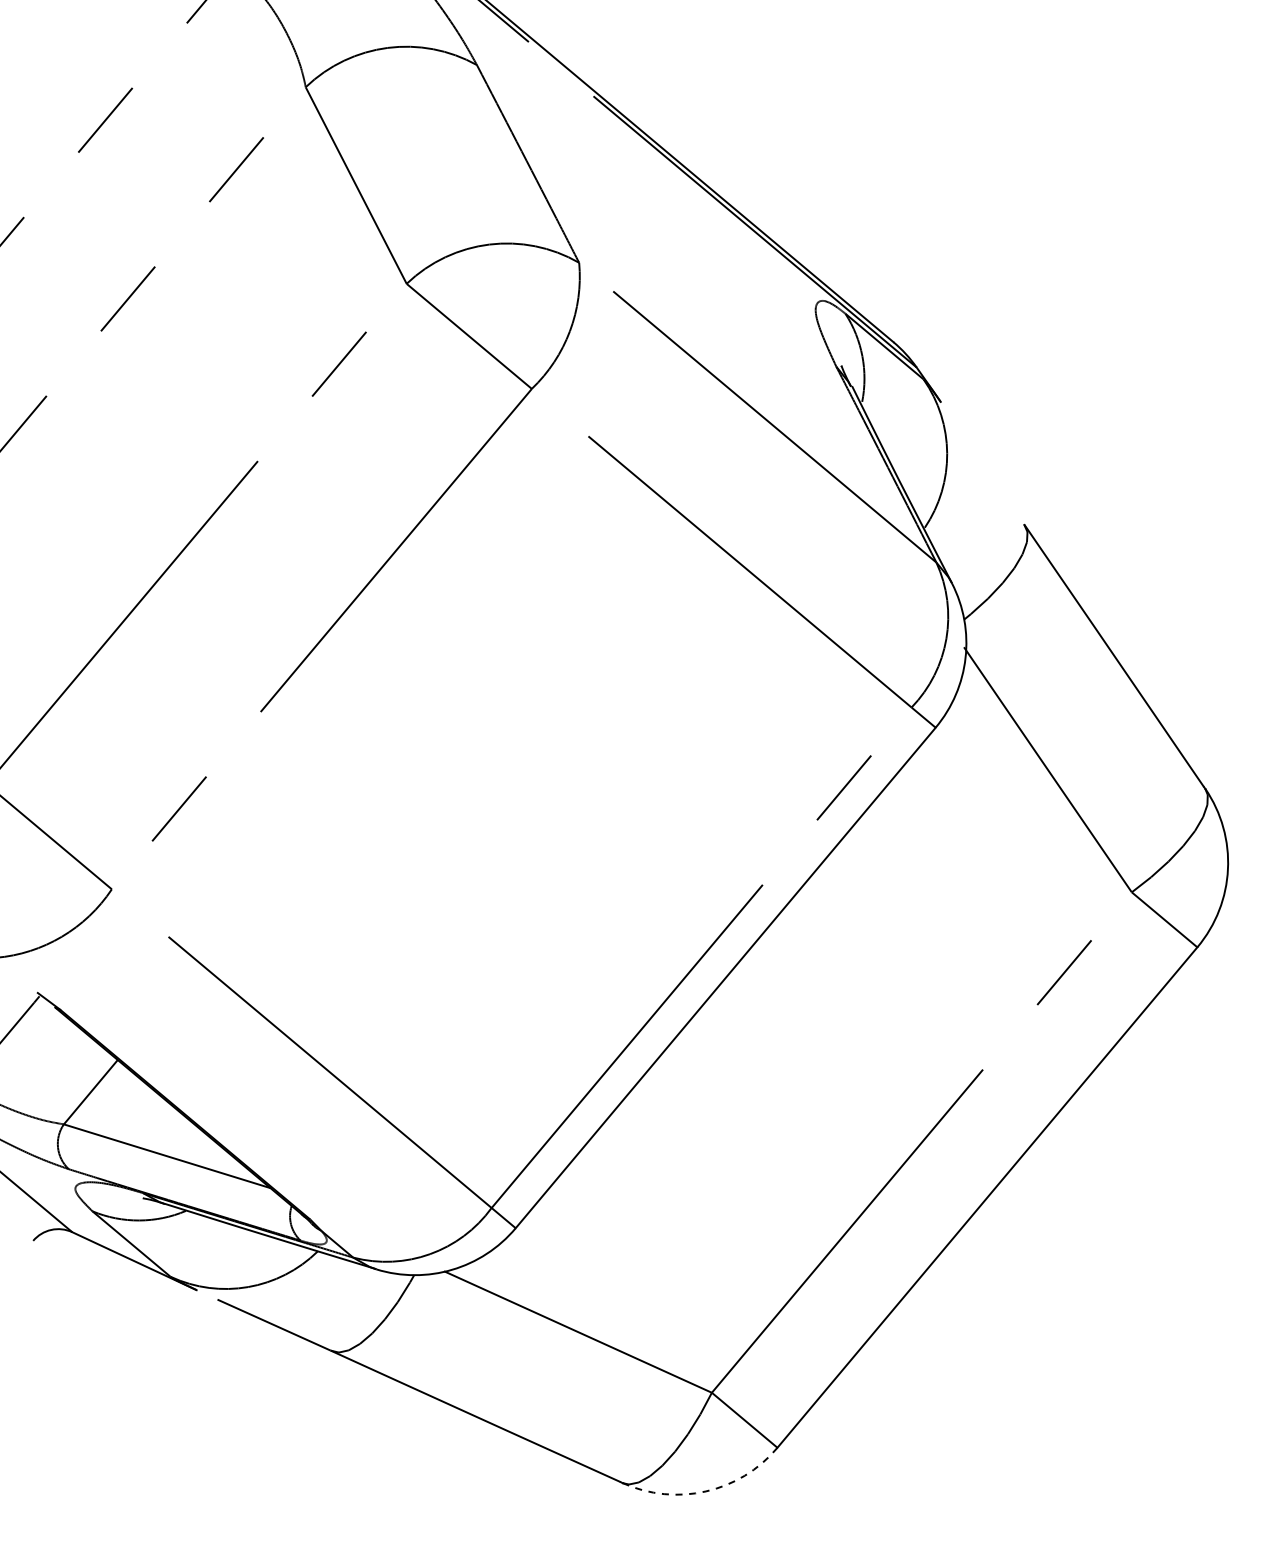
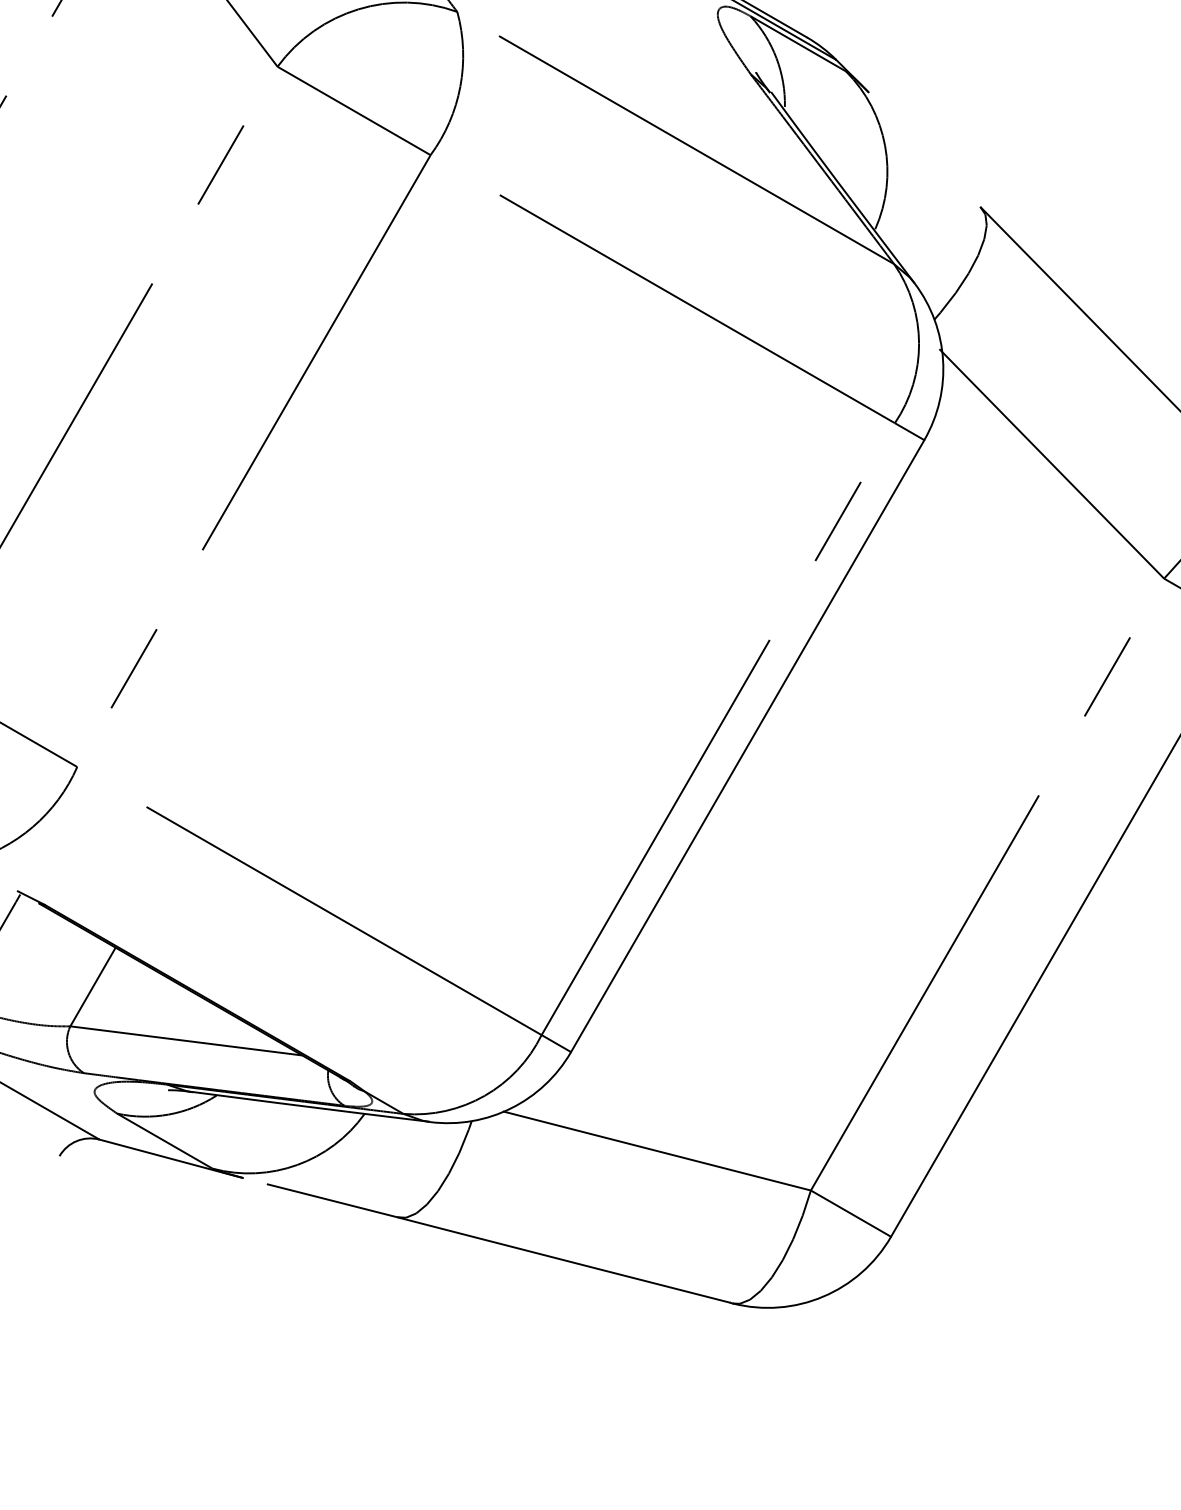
arc: (705, 1491) -> (822, 1296), dashed -> solid

